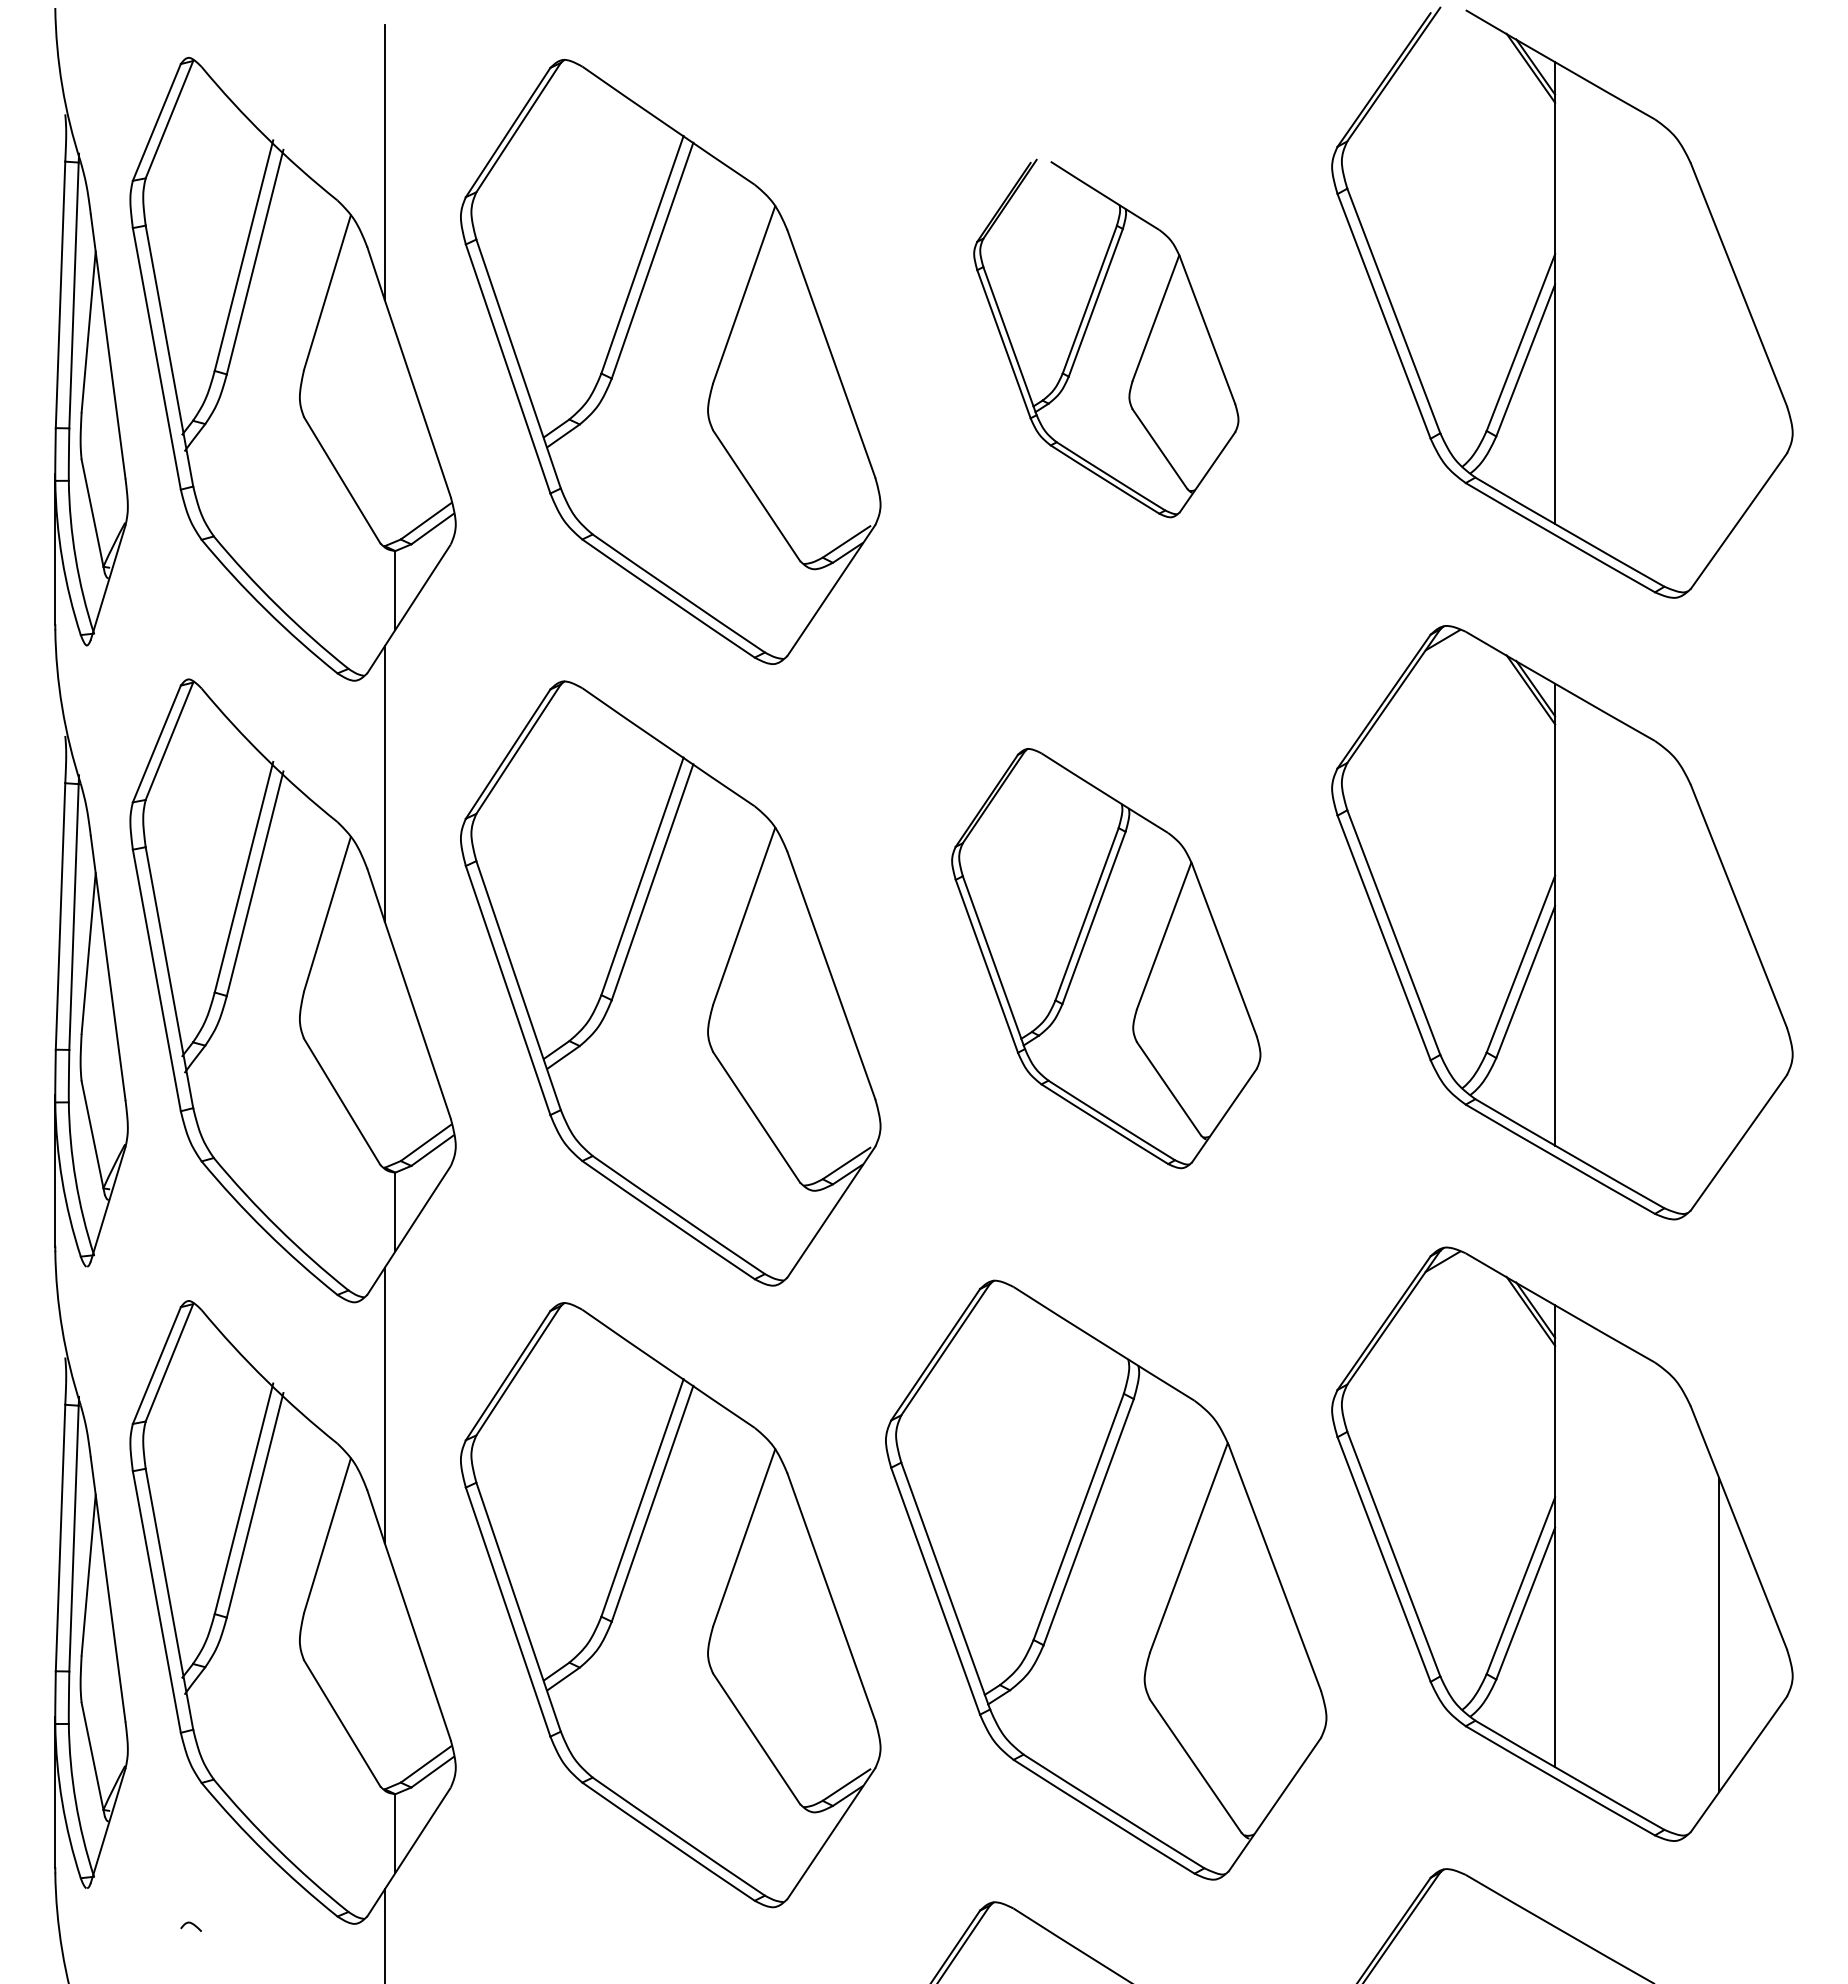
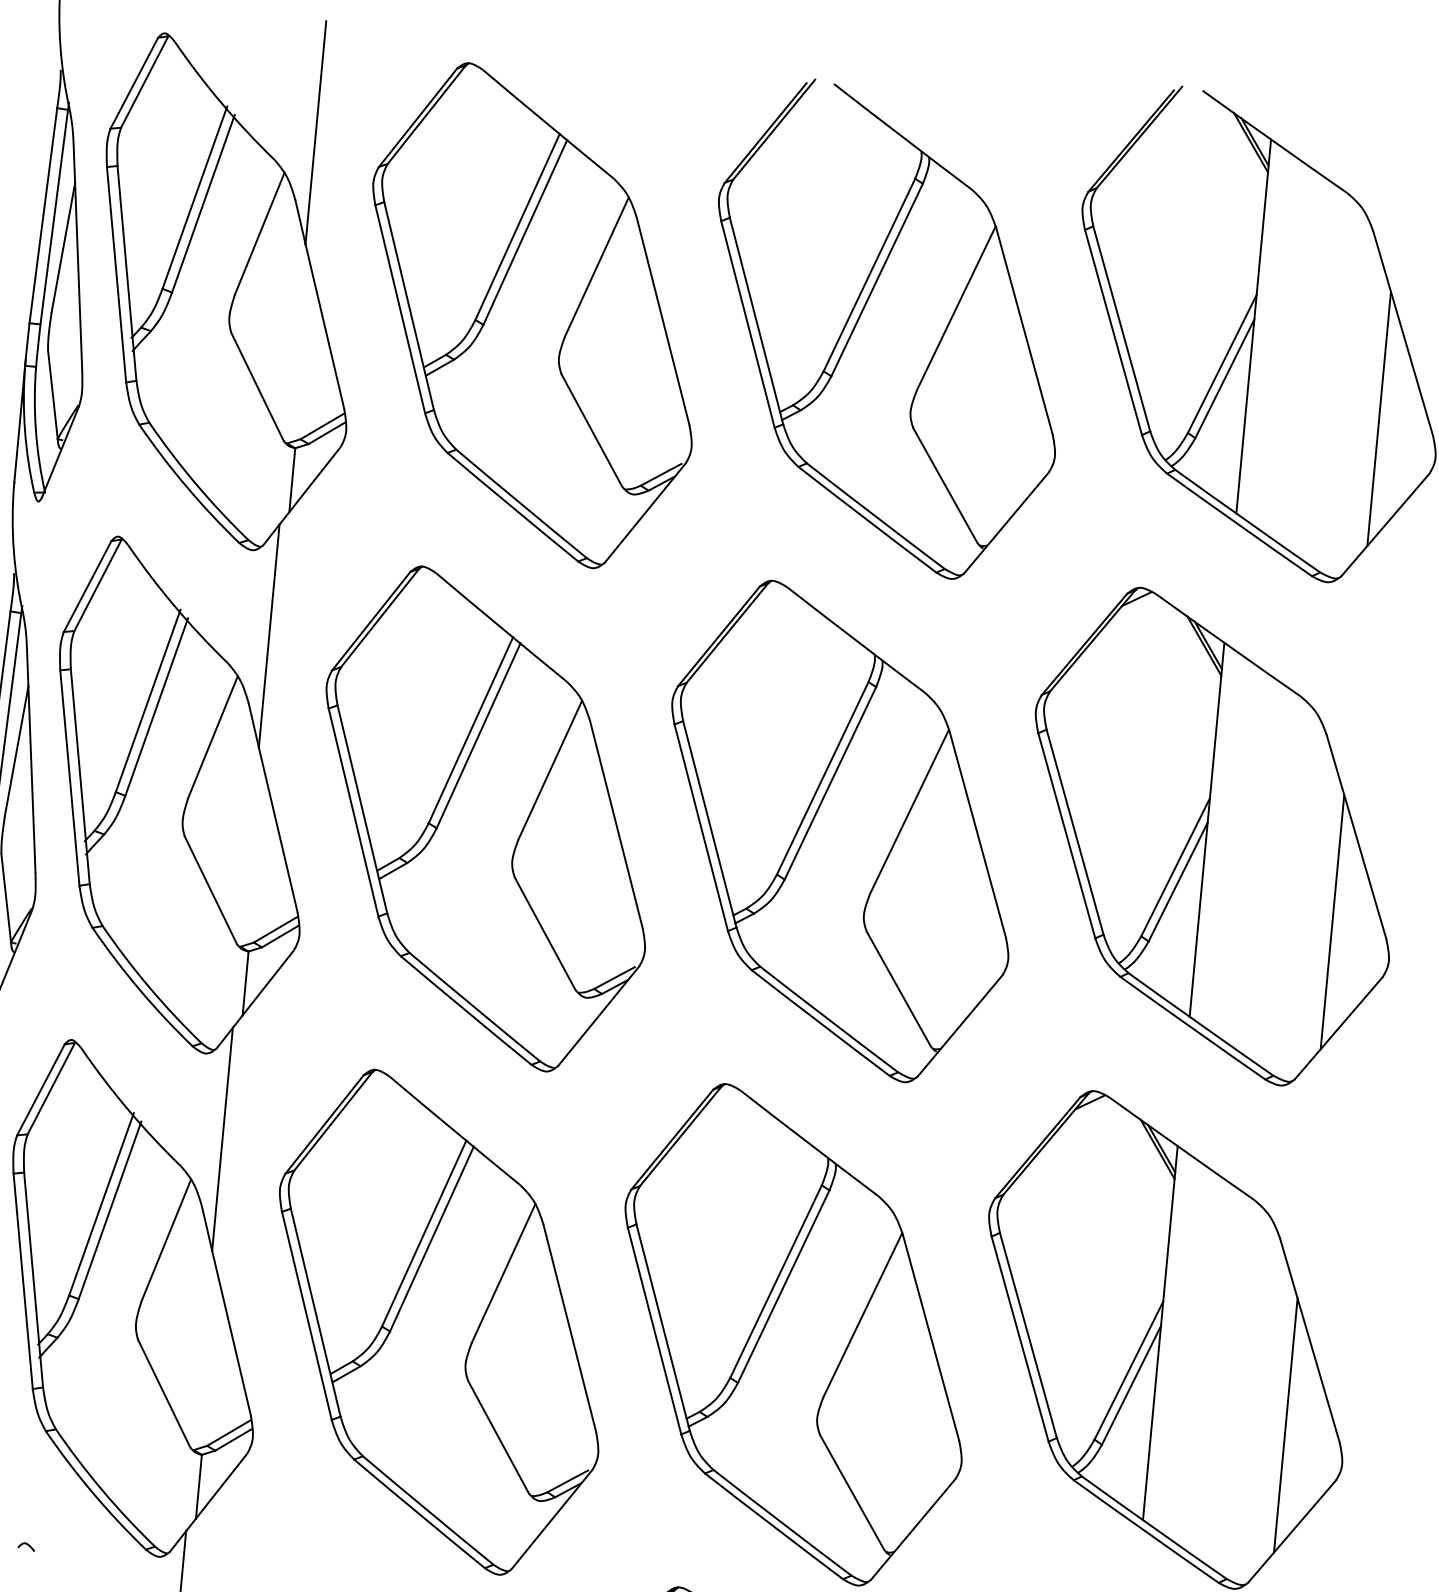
part: (1106, 338) -> (887, 329), size x1.67
line: (1719, 391) -> (1379, 418), added
part: (1106, 958) -> (840, 831), size x1.43
line: (1719, 1013) -> (1332, 922), added

